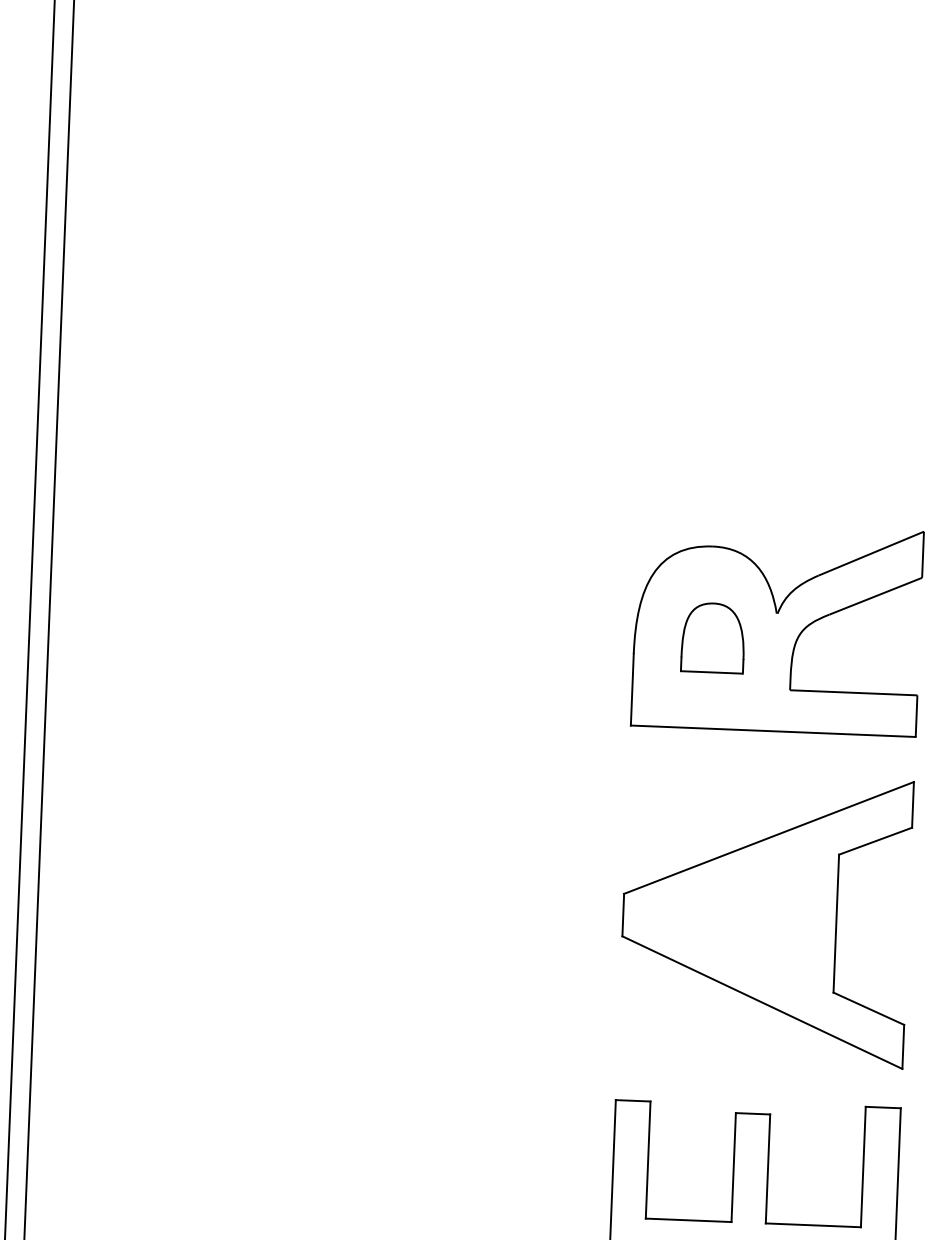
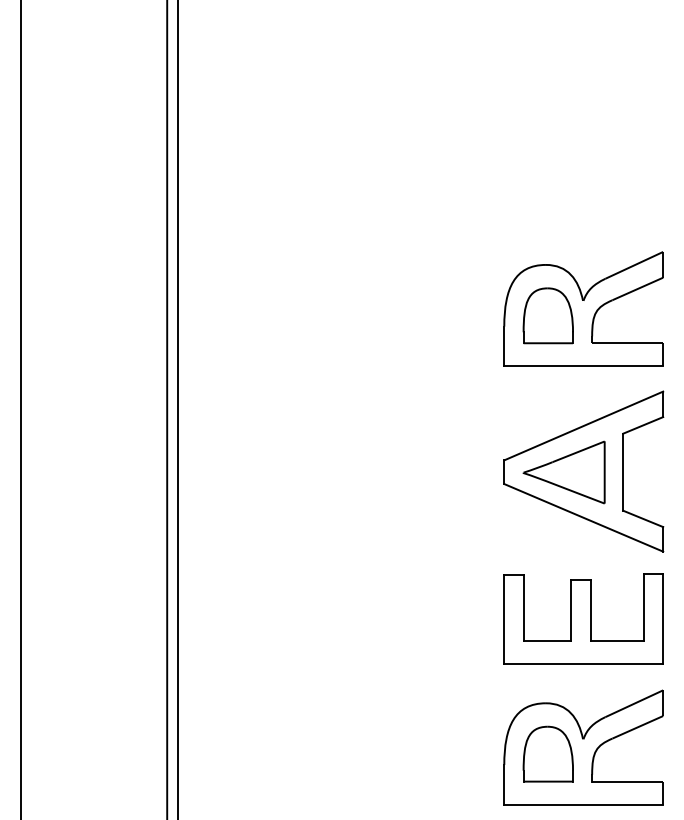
part: (712, 637) -> (547, 315), size x1.43
part: (729, 919) -> (563, 472), added

